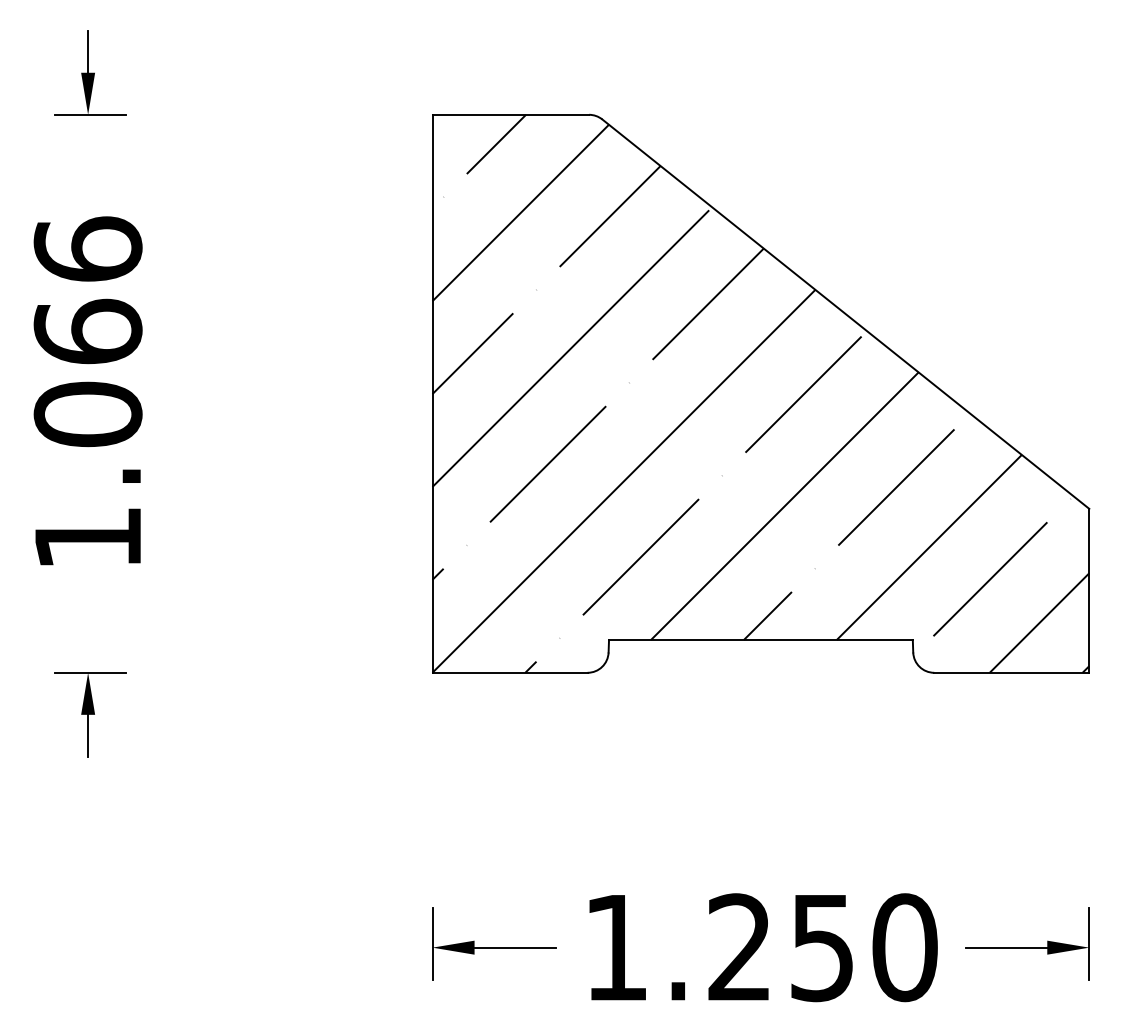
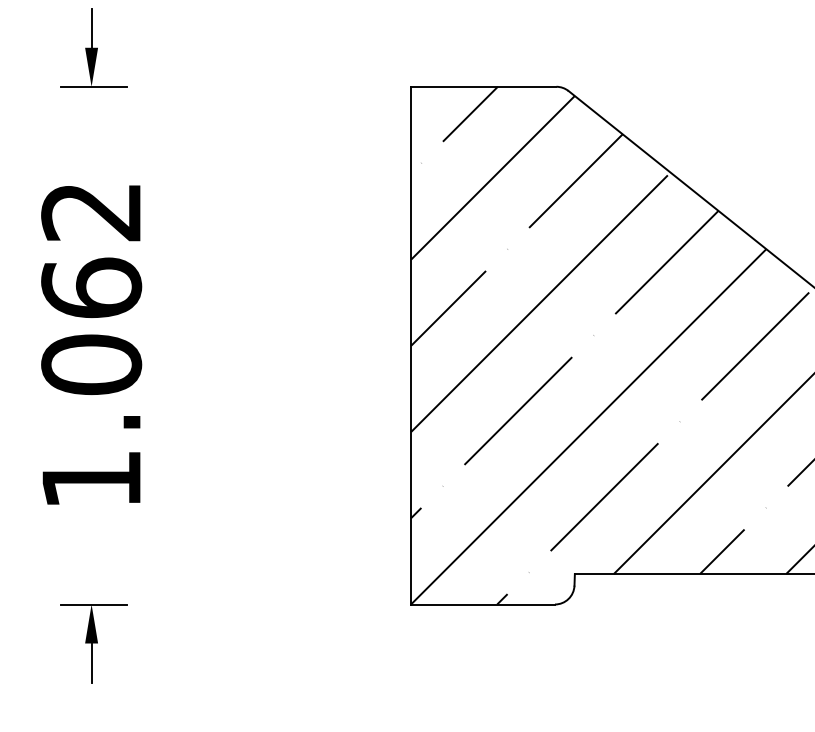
text: (87, 248) -> (91, 210), 1.066 -> 1.062

